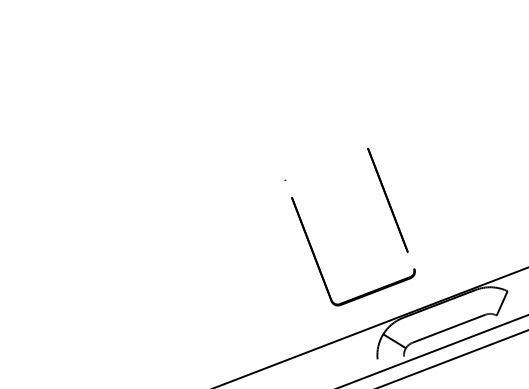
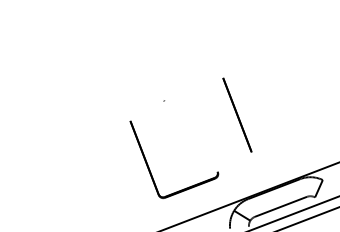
part: (319, 265) -> (150, 169), moved

